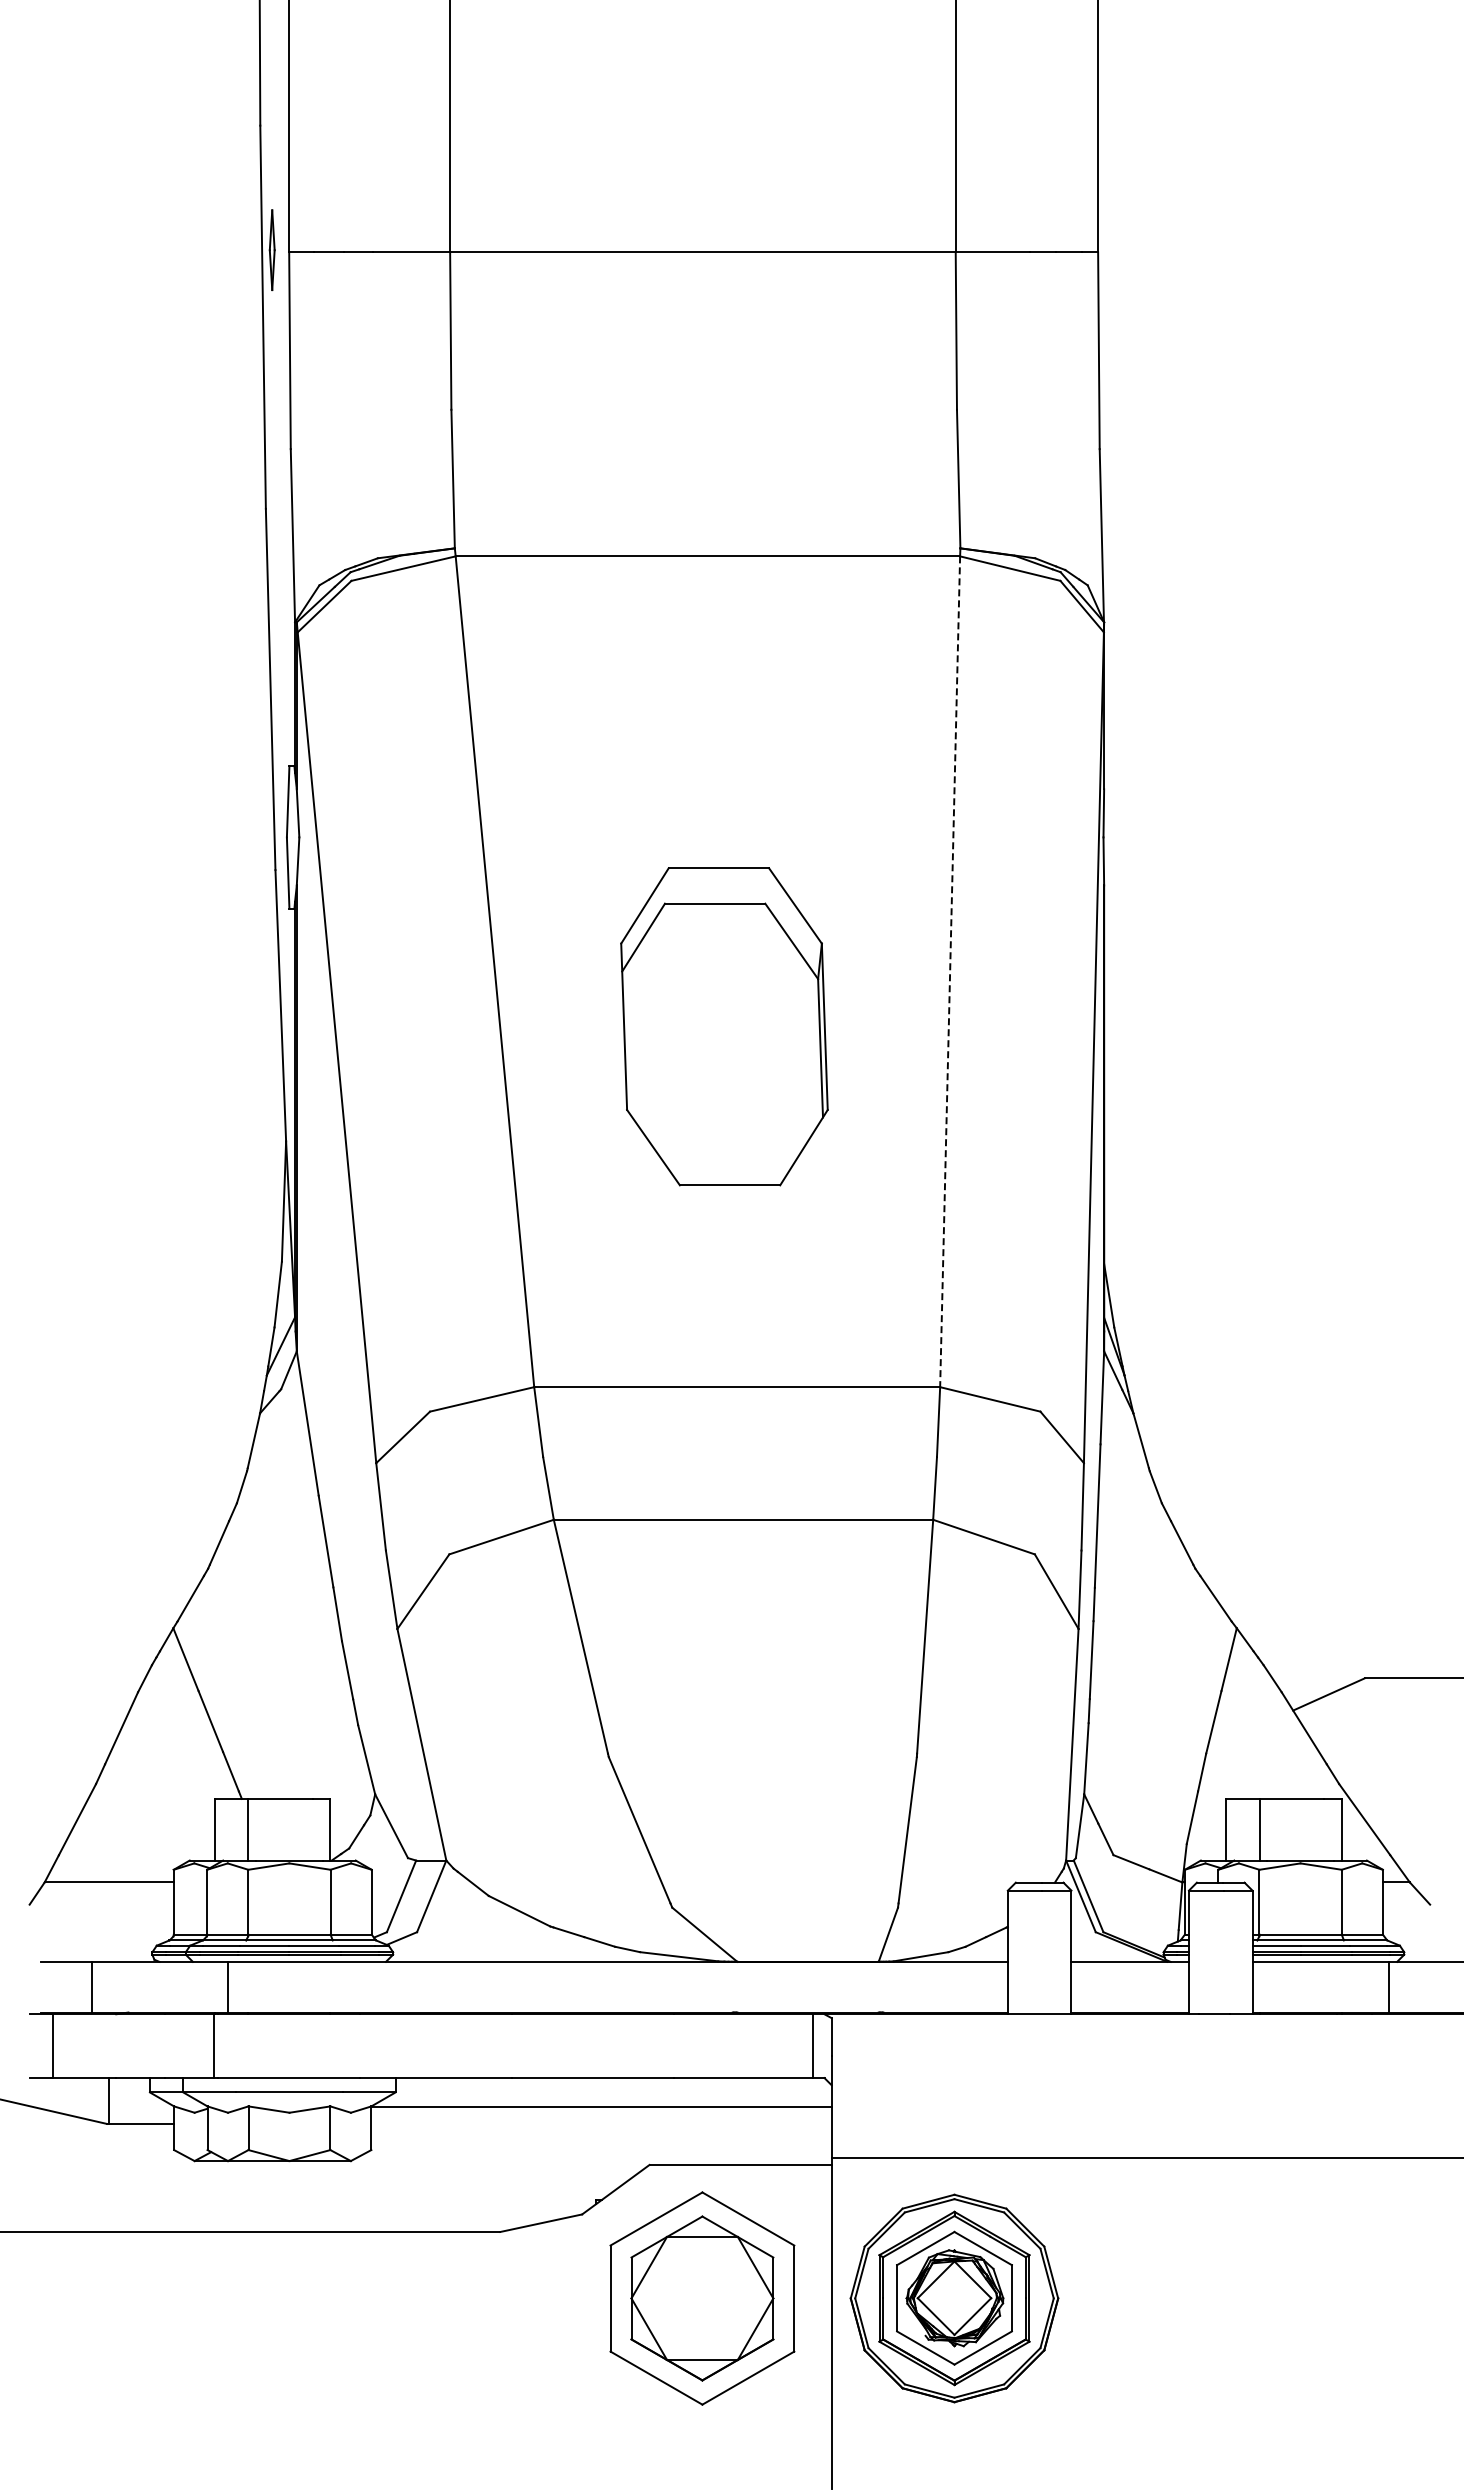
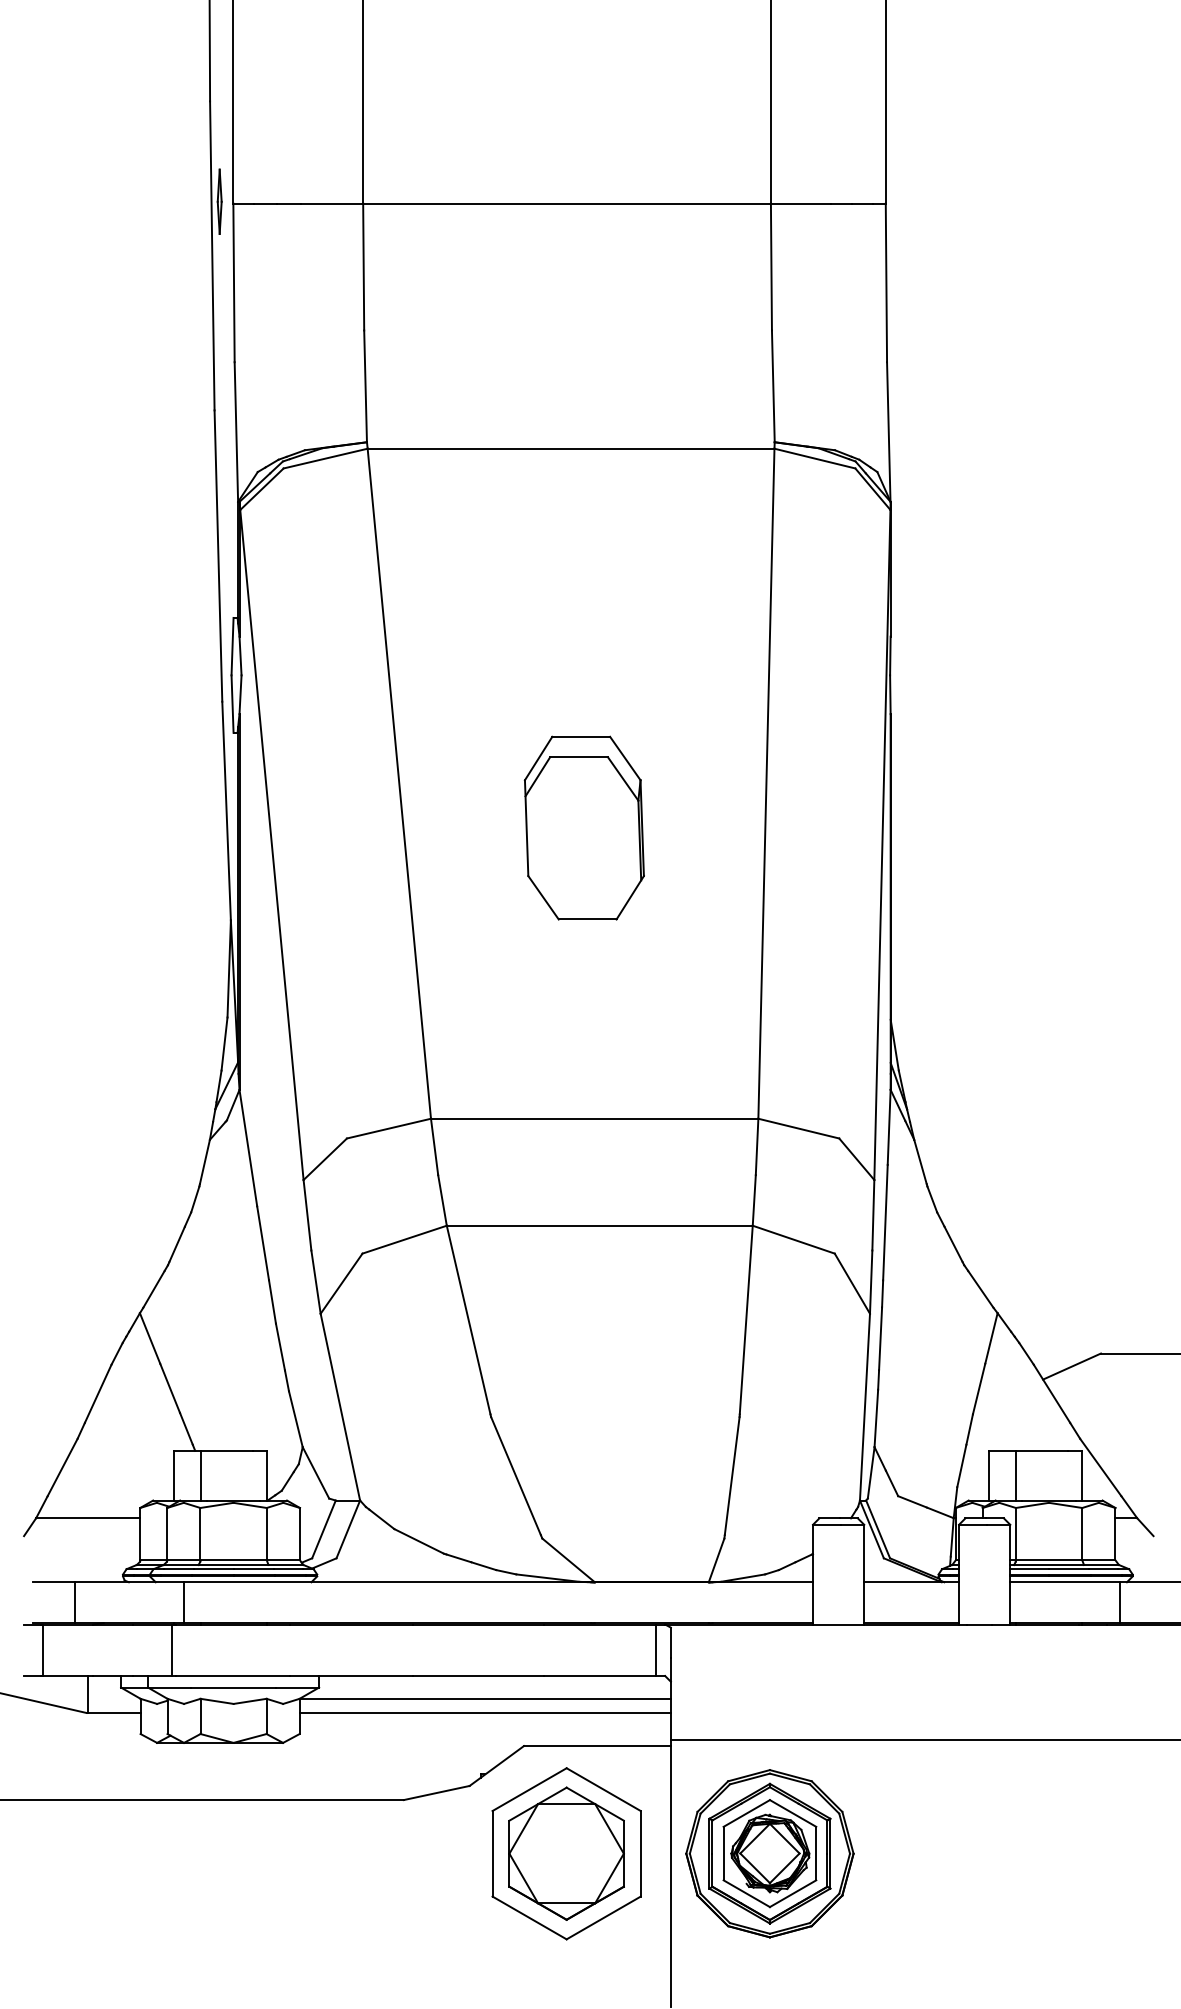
line: (950, 971) -> (766, 783), dashed -> solid
part: (724, 1026) -> (584, 827), size x0.71
line: (601, 2123) -> (485, 1712), added

